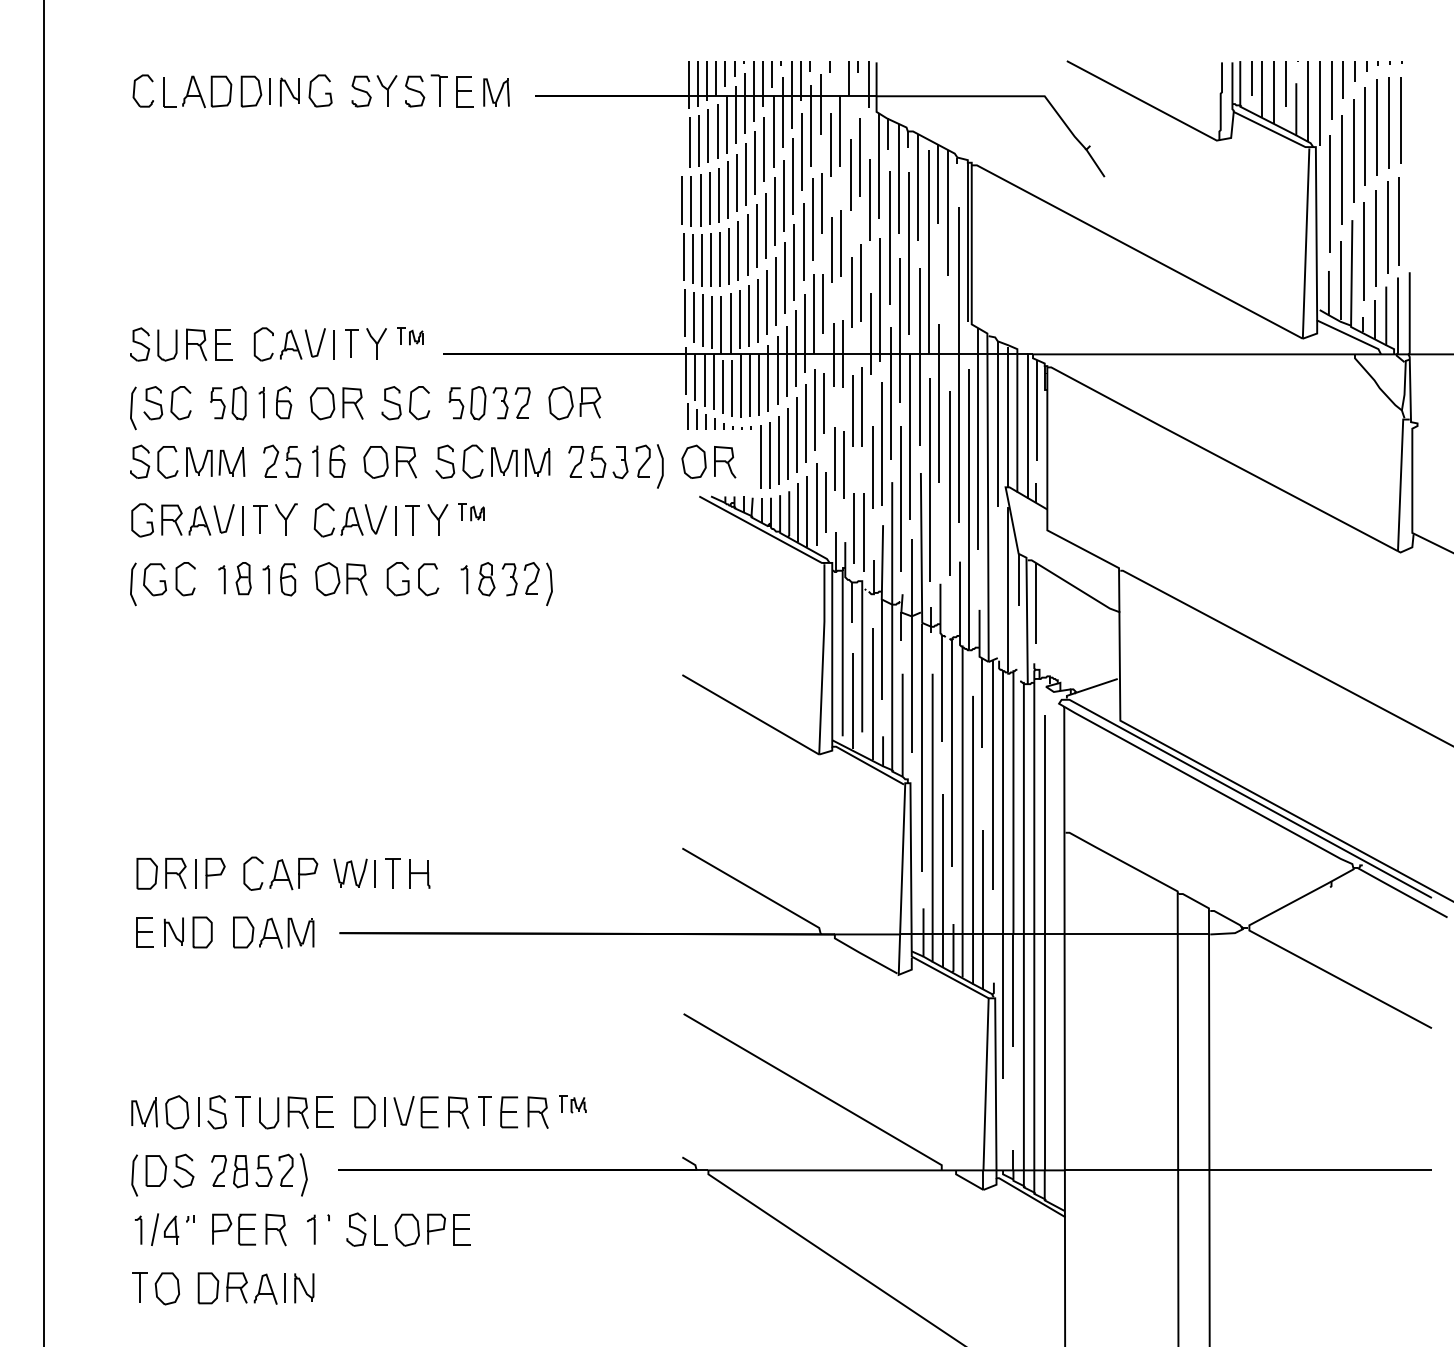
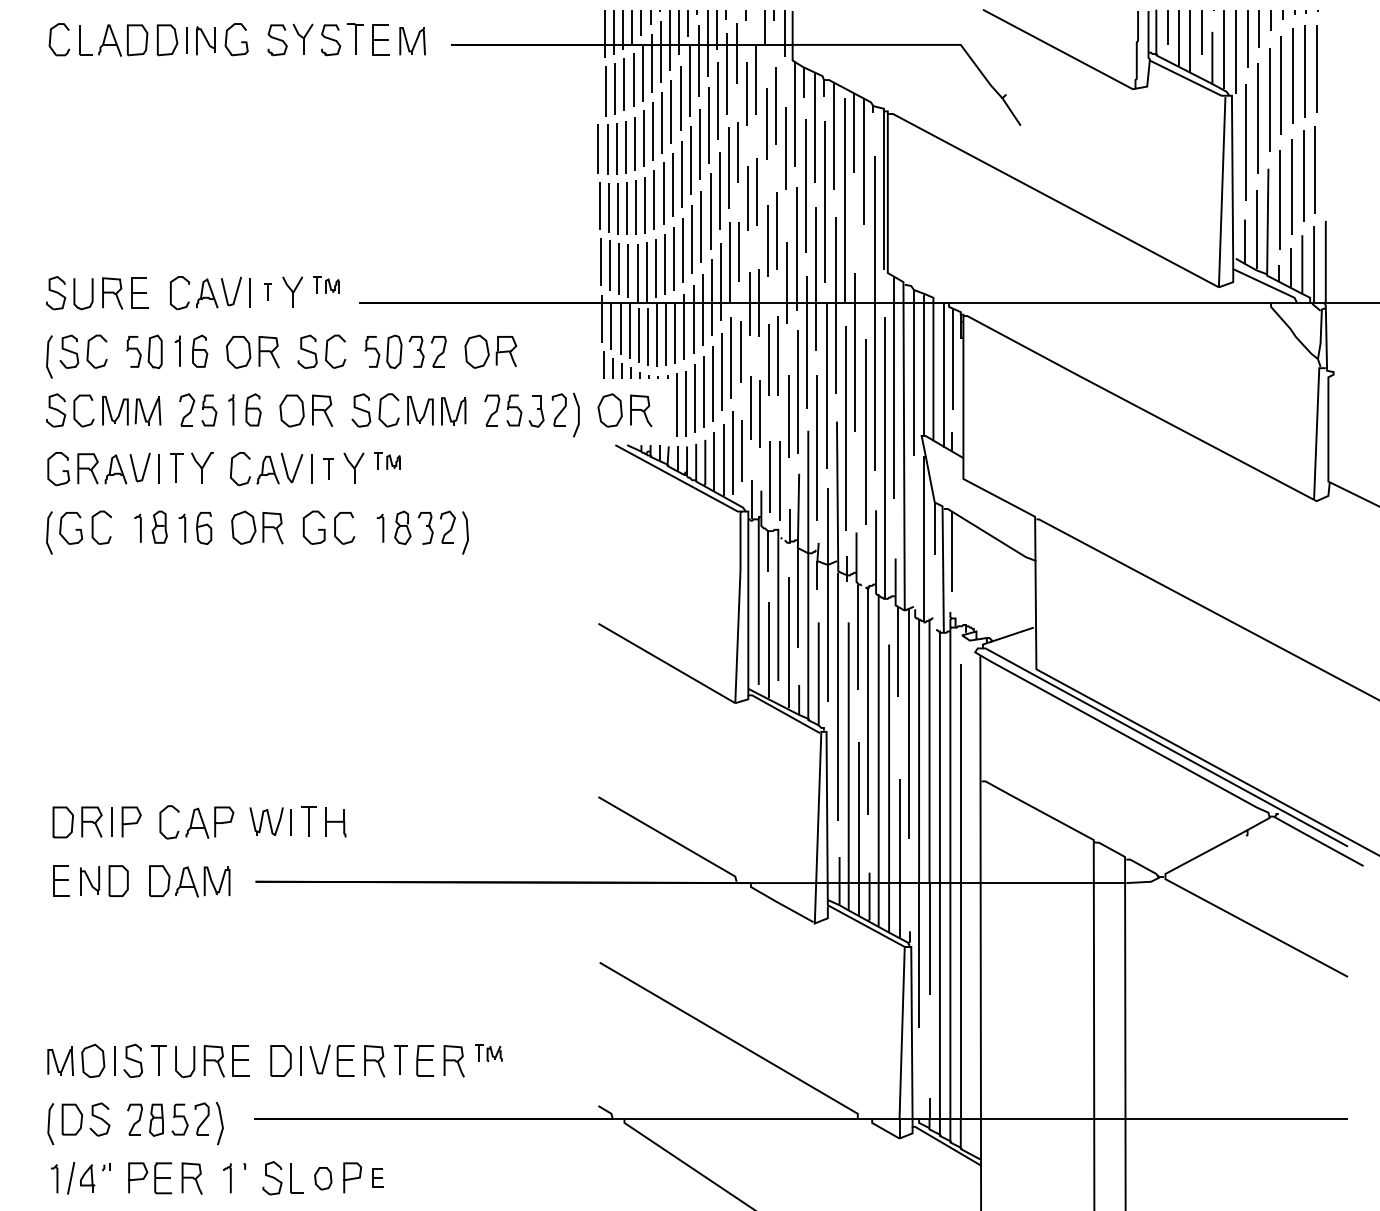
part: (351, 343) -> (267, 292), size x0.6
part: (412, 520) -> (328, 469), size x0.7
part: (406, 1229) -> (322, 1178), size x0.7
part: (461, 1229) -> (377, 1178), size x0.6

